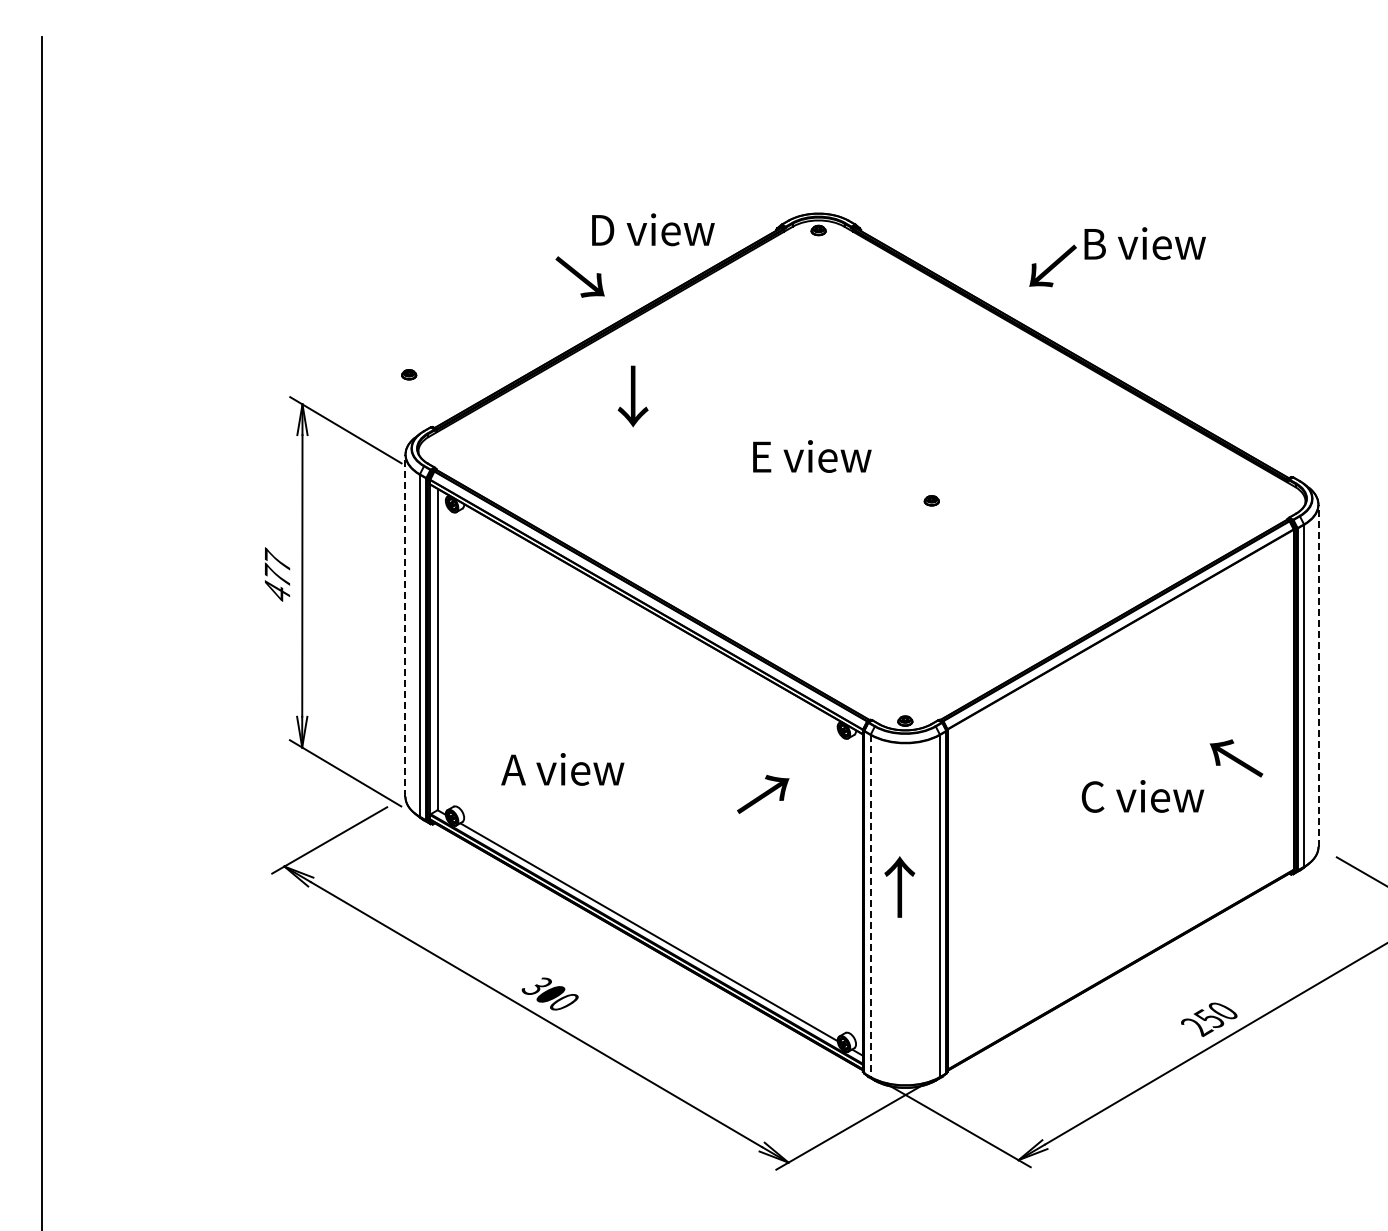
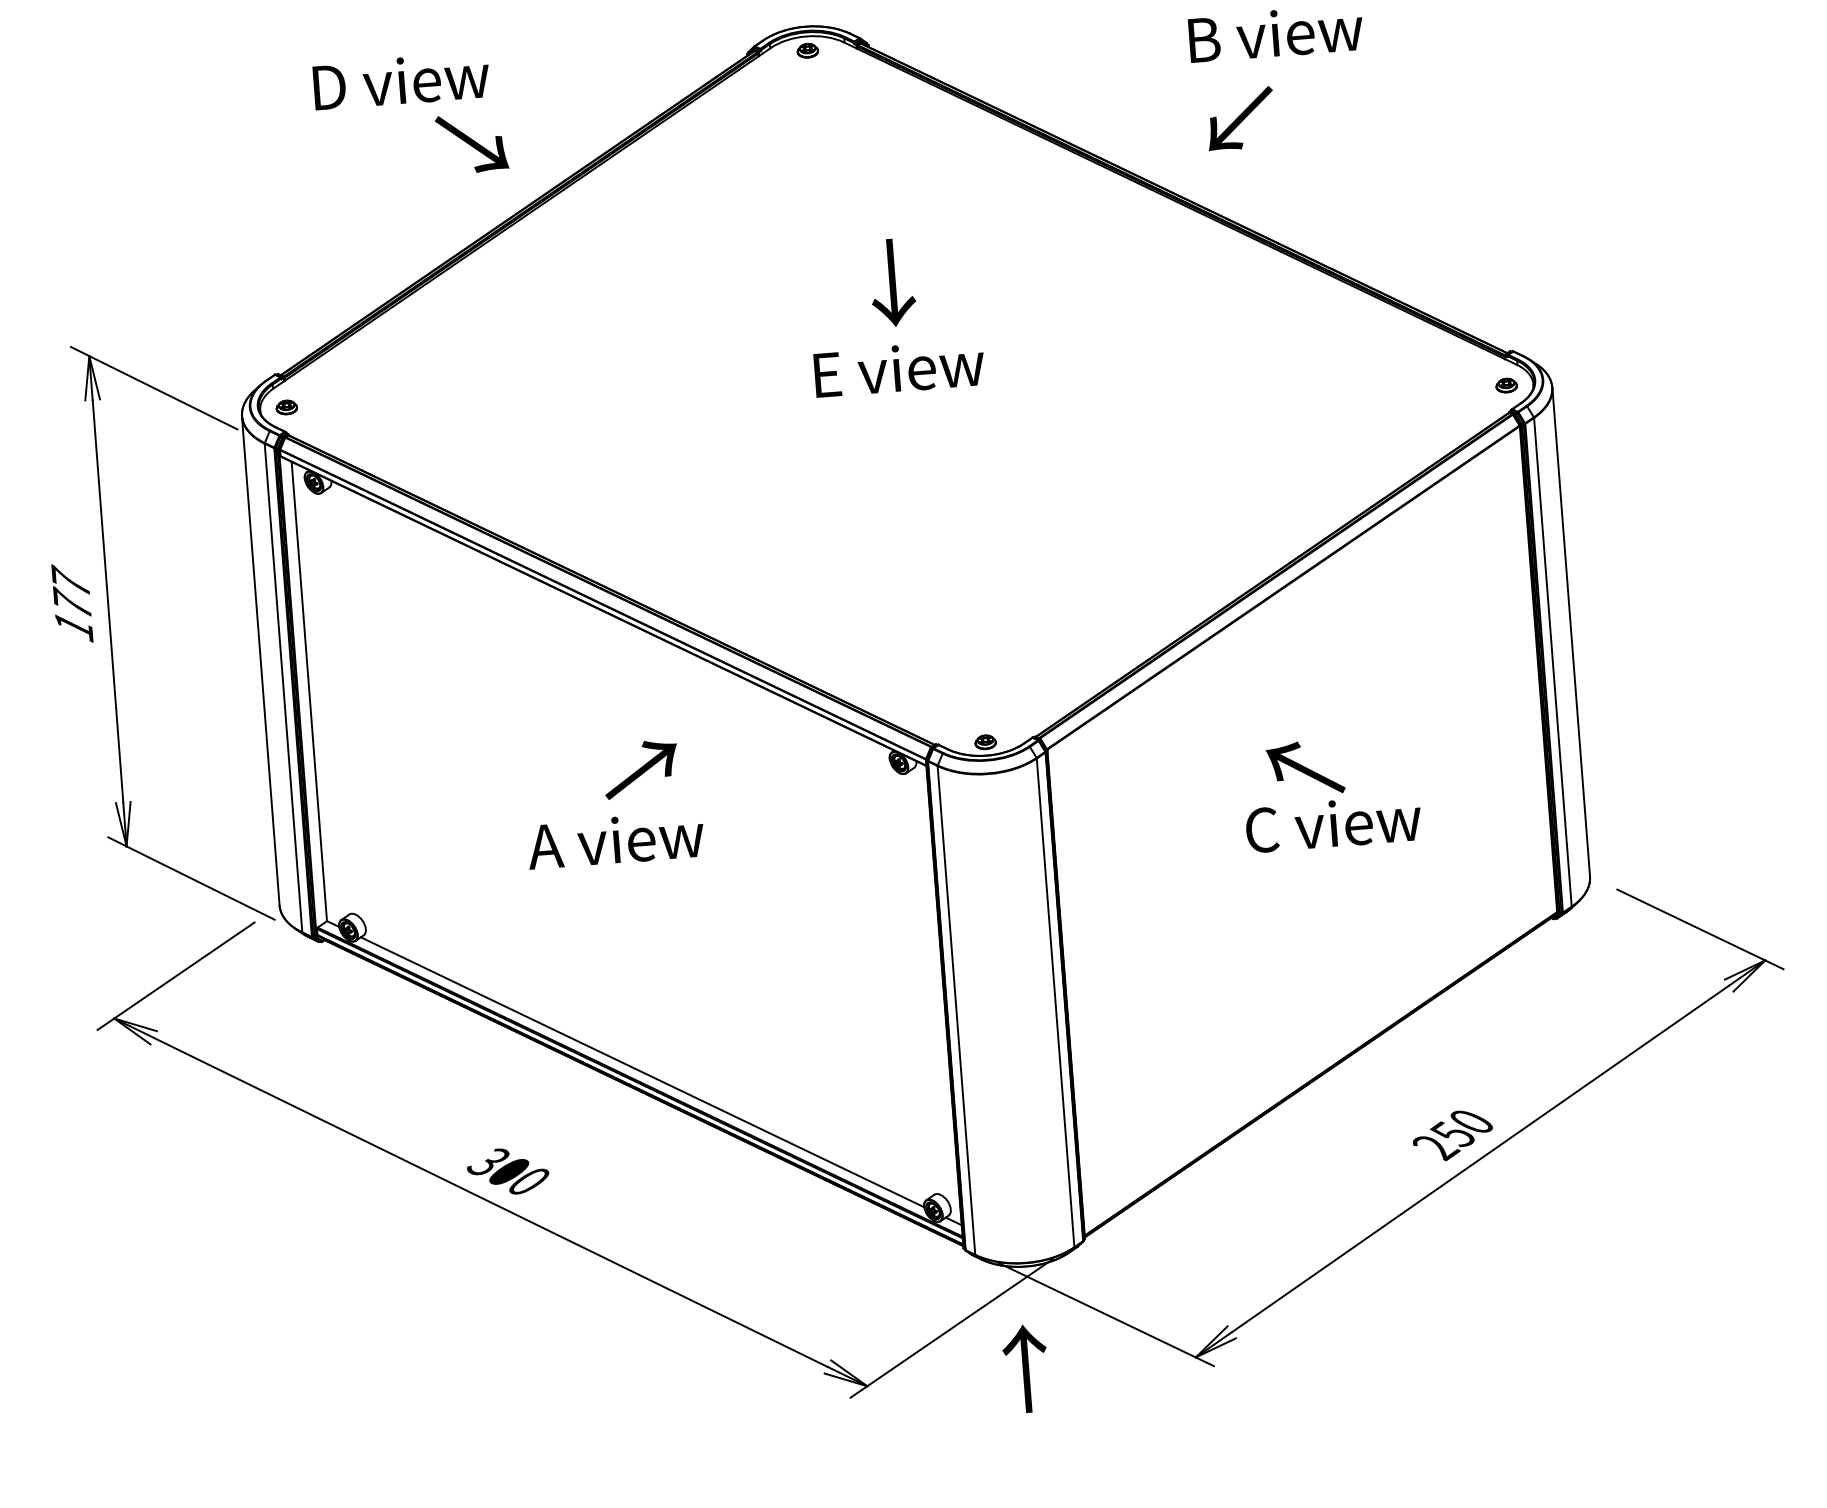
text: (653, 229) -> (401, 80), moved
text: (1052, 265) -> (1239, 118), moved
part: (409, 374) -> (287, 407), moved
text: (632, 396) -> (891, 282), moved
text: (812, 456) -> (899, 368), moved
part: (931, 500) -> (1506, 385), moved
text: (277, 591) -> (74, 626), 477 -> 177
line: (405, 625) -> (260, 660), dashed -> solid
line: (1318, 675) -> (1571, 631), dashed -> solid
text: (1236, 758) -> (1305, 768), moved
text: (562, 769) -> (615, 840), moved
text: (763, 794) -> (641, 769), moved
text: (899, 886) -> (1025, 1368), moved
line: (870, 906) -> (956, 1011), dashed -> solid

